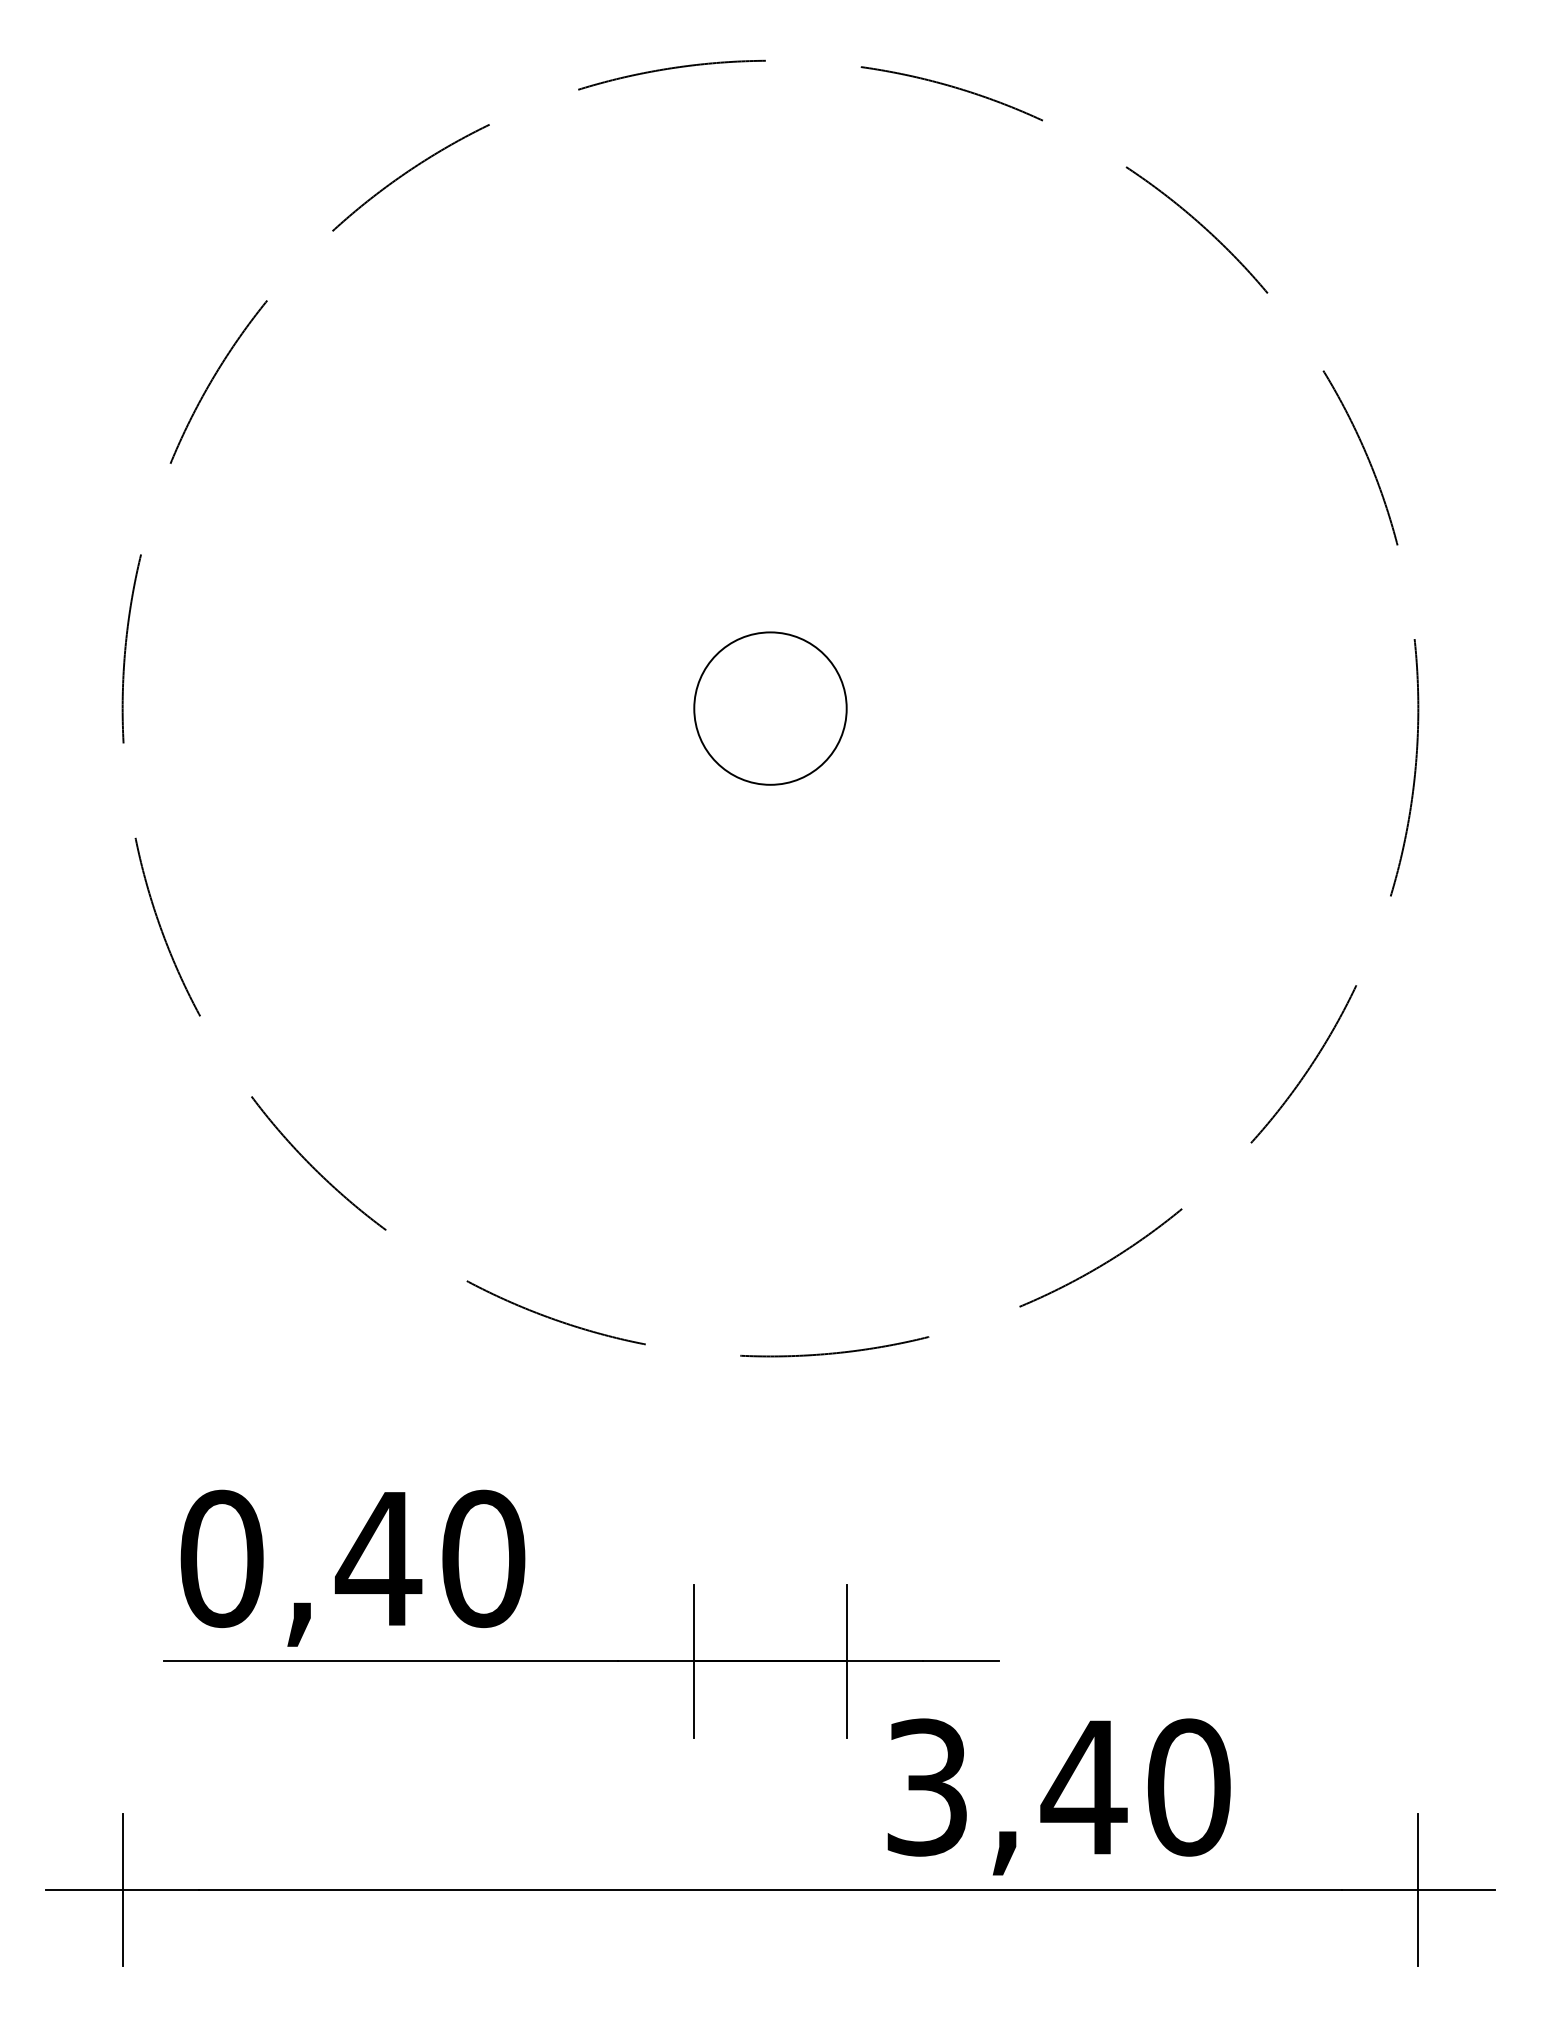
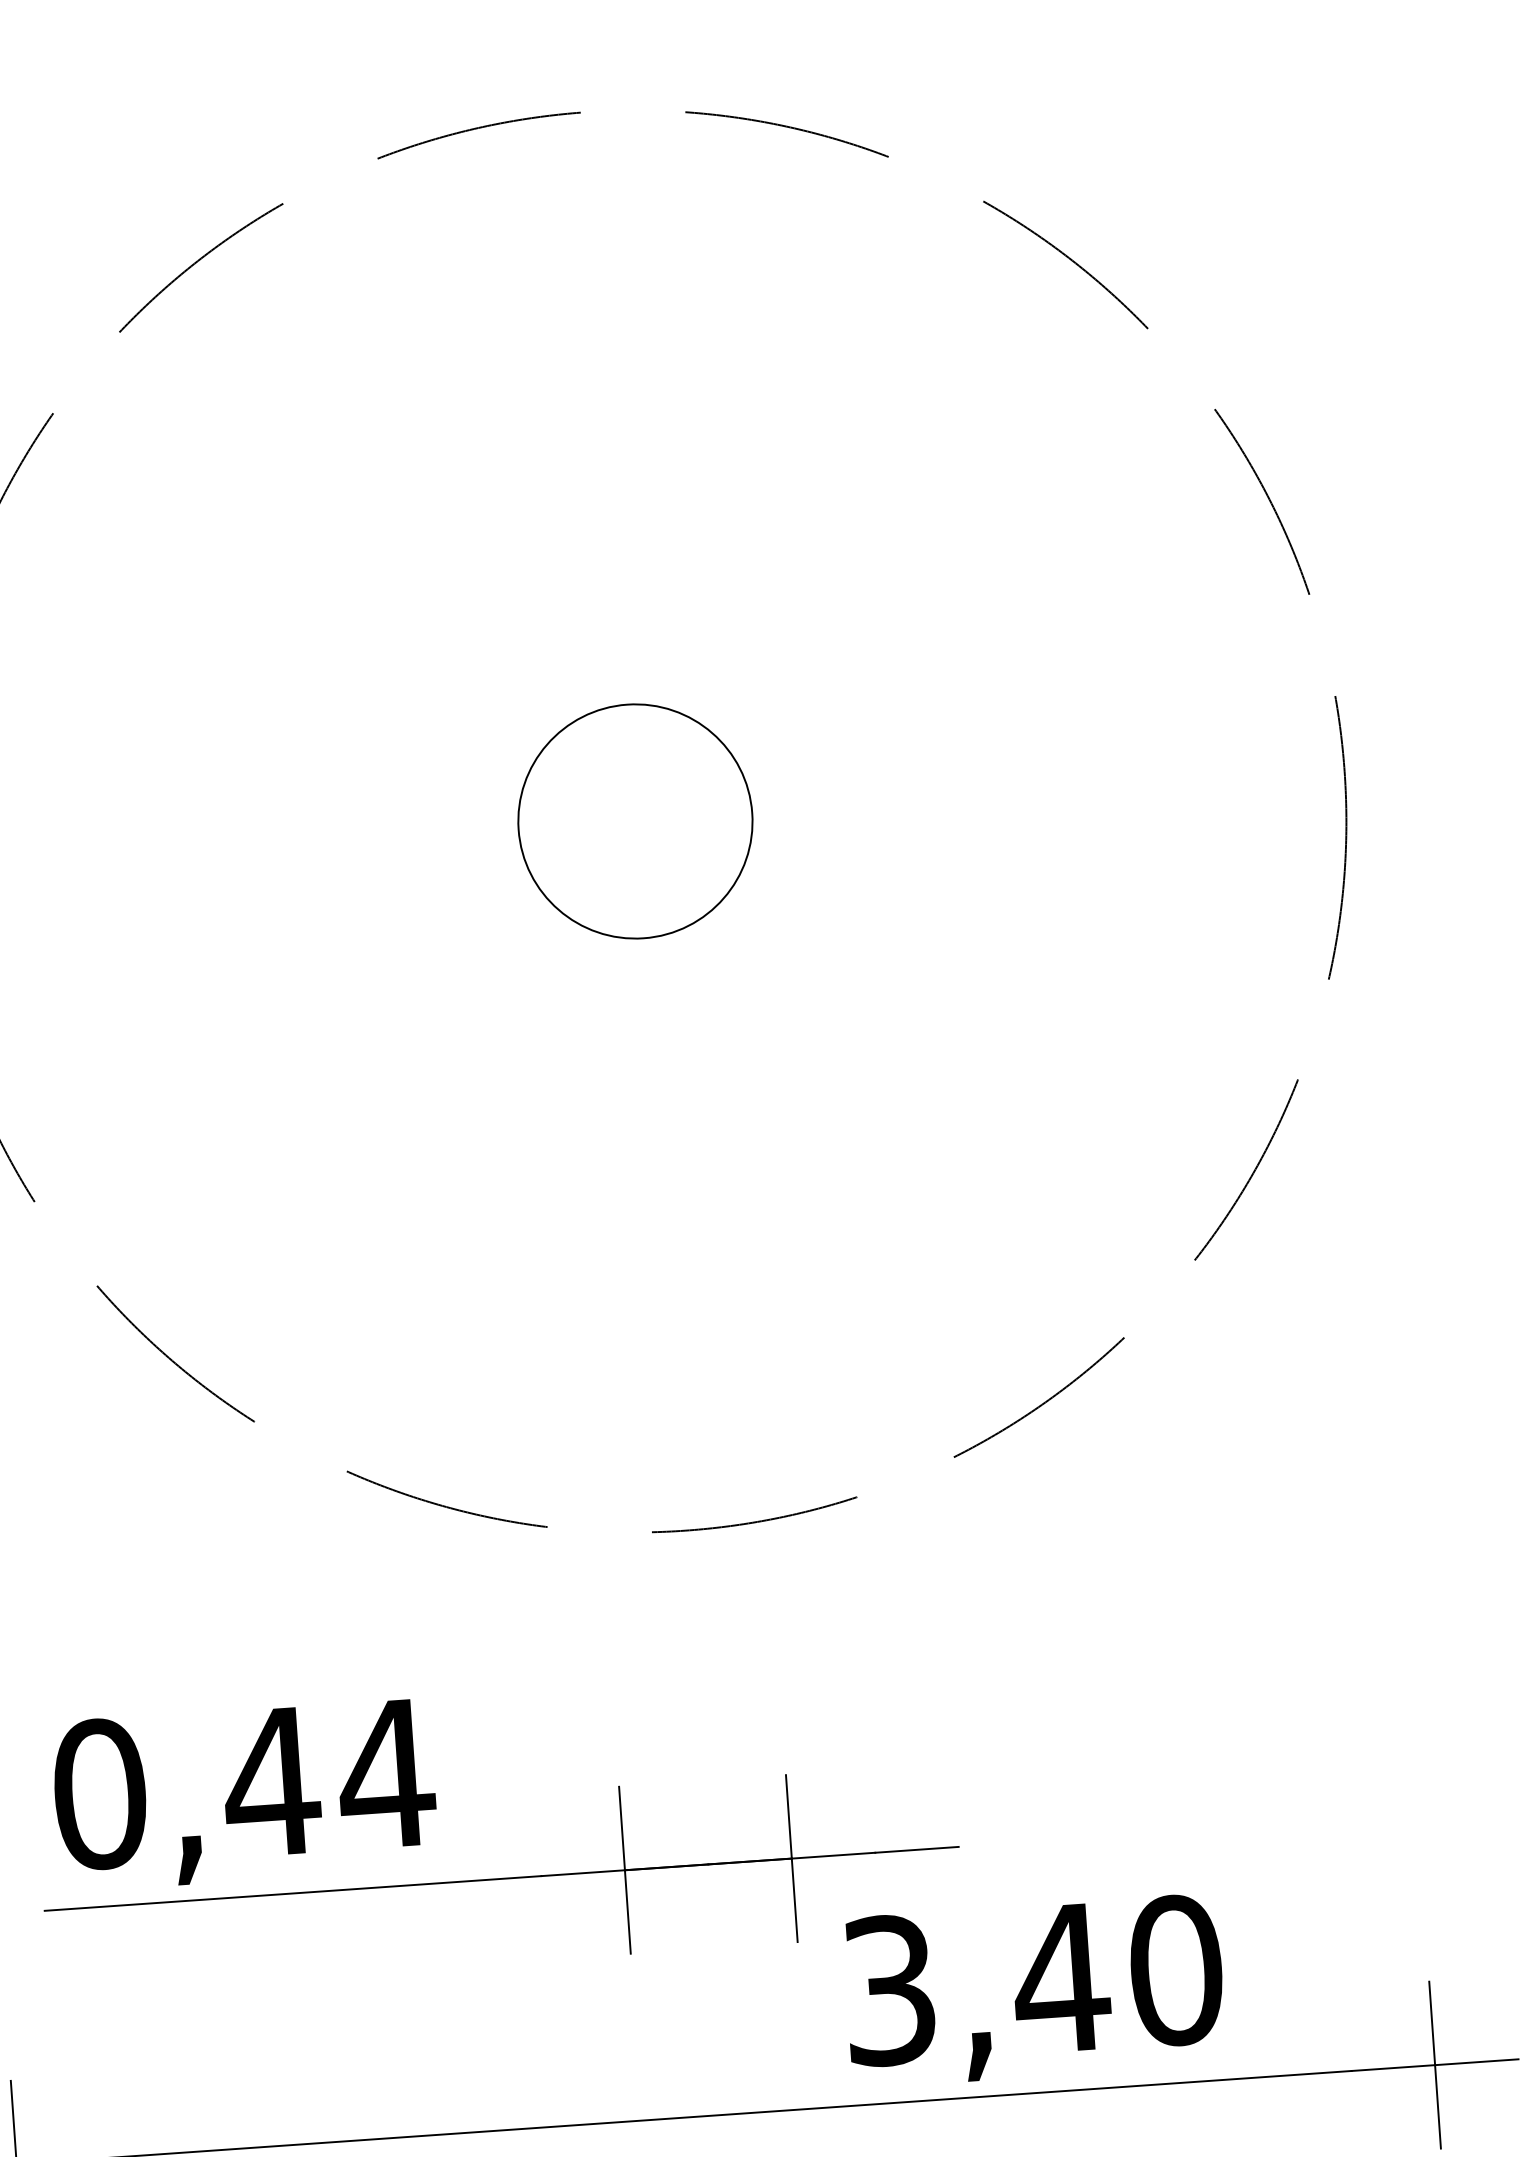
circle: (770, 708) -> (635, 821), size x1.4
text: (482, 1558) -> (385, 1773), 0,40 -> 0,44

